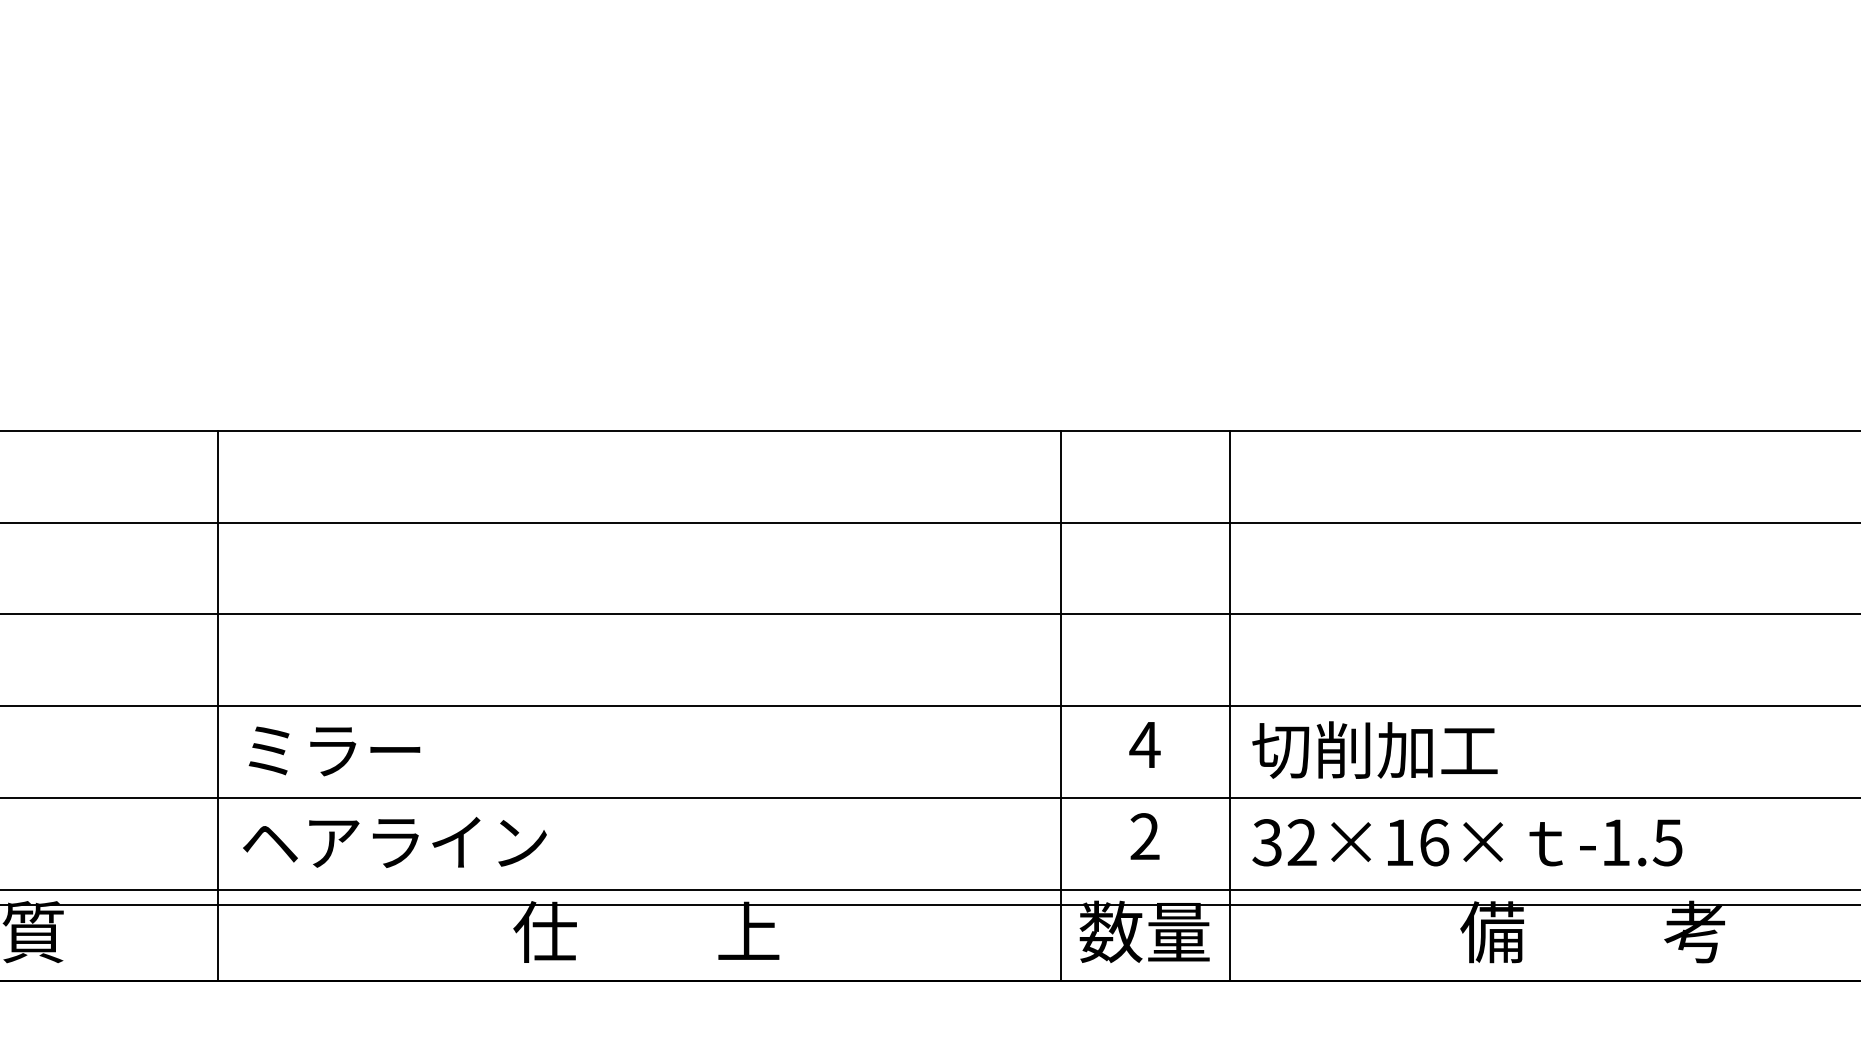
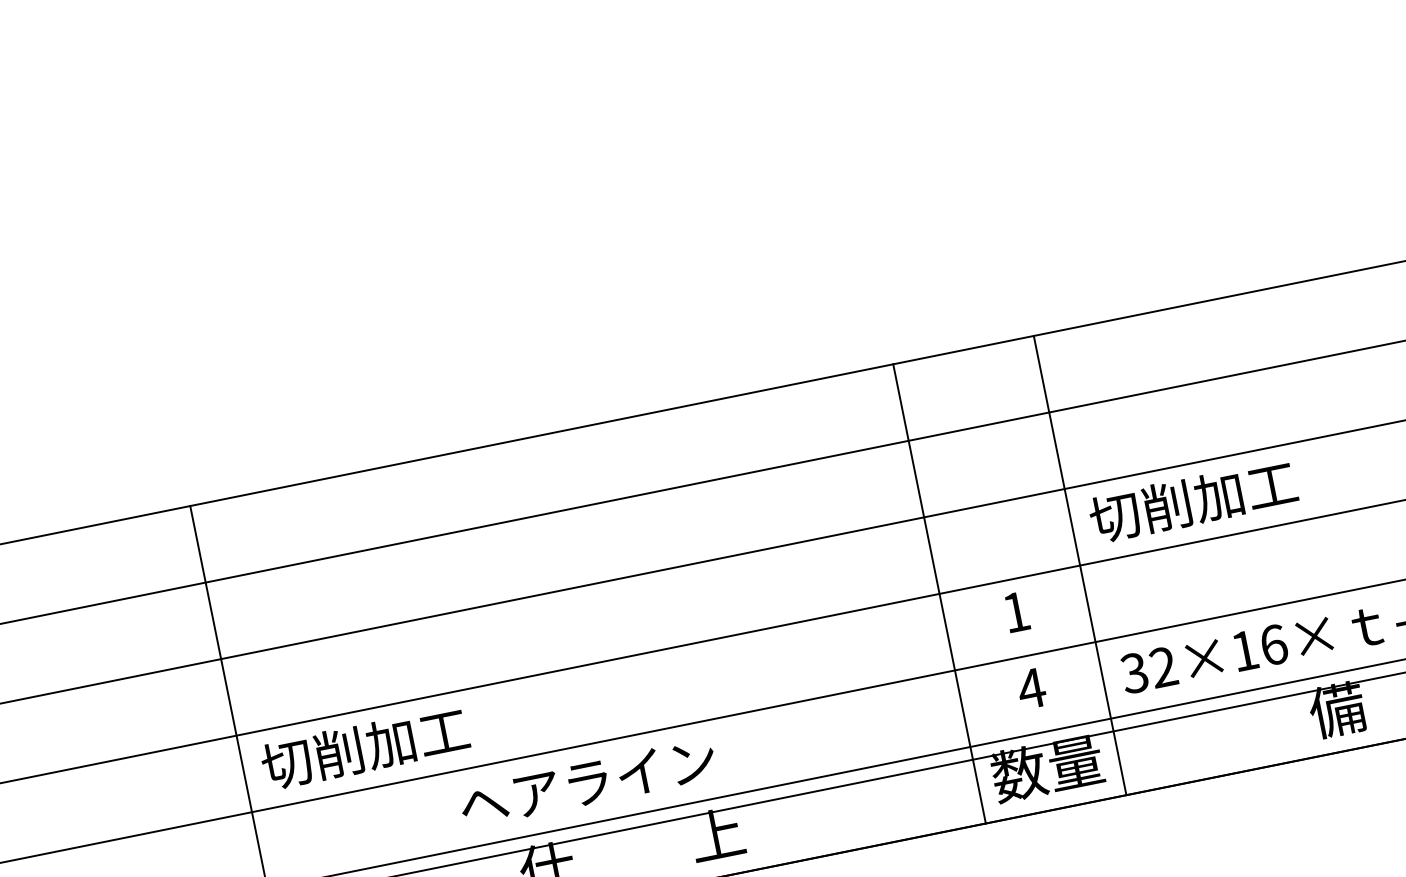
text: (1144, 744) -> (1015, 611), 4 -> 1
text: (363, 749) -> (365, 747), ミラー -> 切削加工
text: (1374, 749) -> (1192, 500), moved
text: (1144, 836) -> (1031, 688), 2 -> 4
text: (394, 842) -> (587, 783), moved

